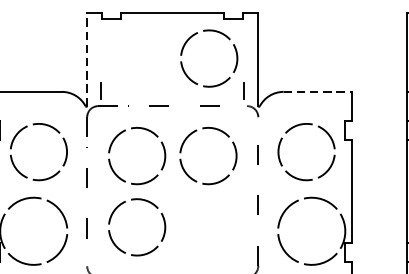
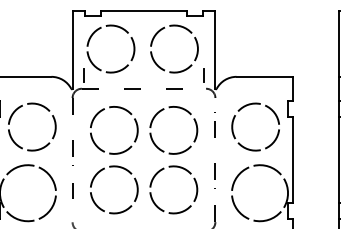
part: (118, 36) -> (98, 30), added
line: (87, 59) -> (72, 49), dashed -> solid
line: (318, 91) -> (265, 76), dashed -> solid
part: (182, 219) -> (152, 183), added

